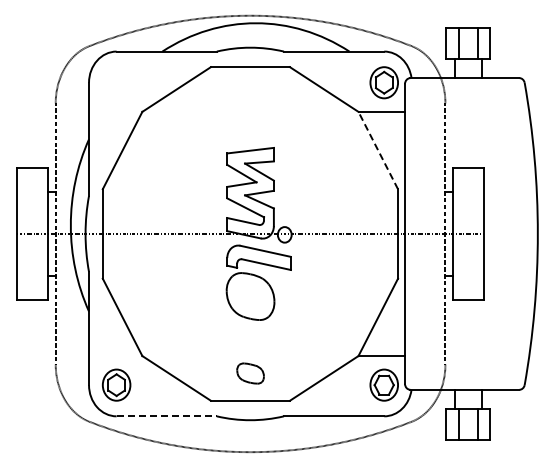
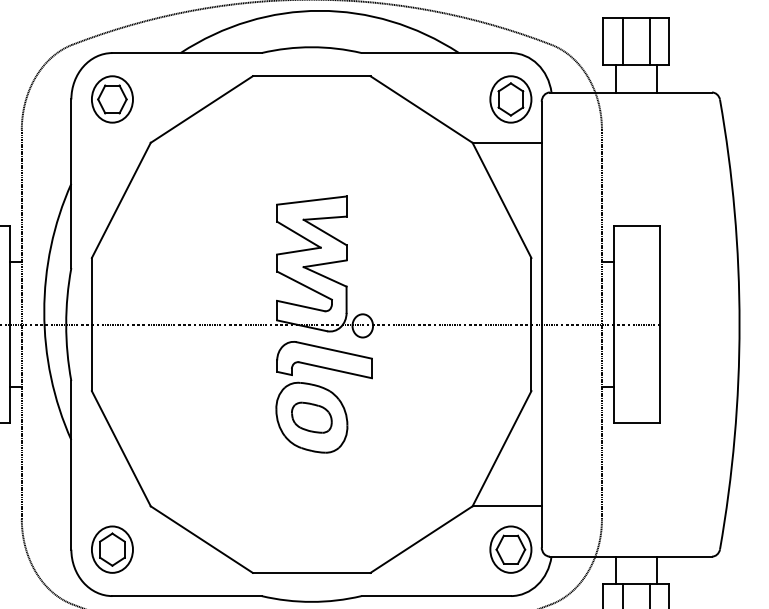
part: (116, 82) -> (112, 99), added
line: (378, 150) -> (502, 200), dashed -> solid
part: (250, 373) -> (311, 417), moved
line: (167, 416) -> (188, 596), dashed -> solid

